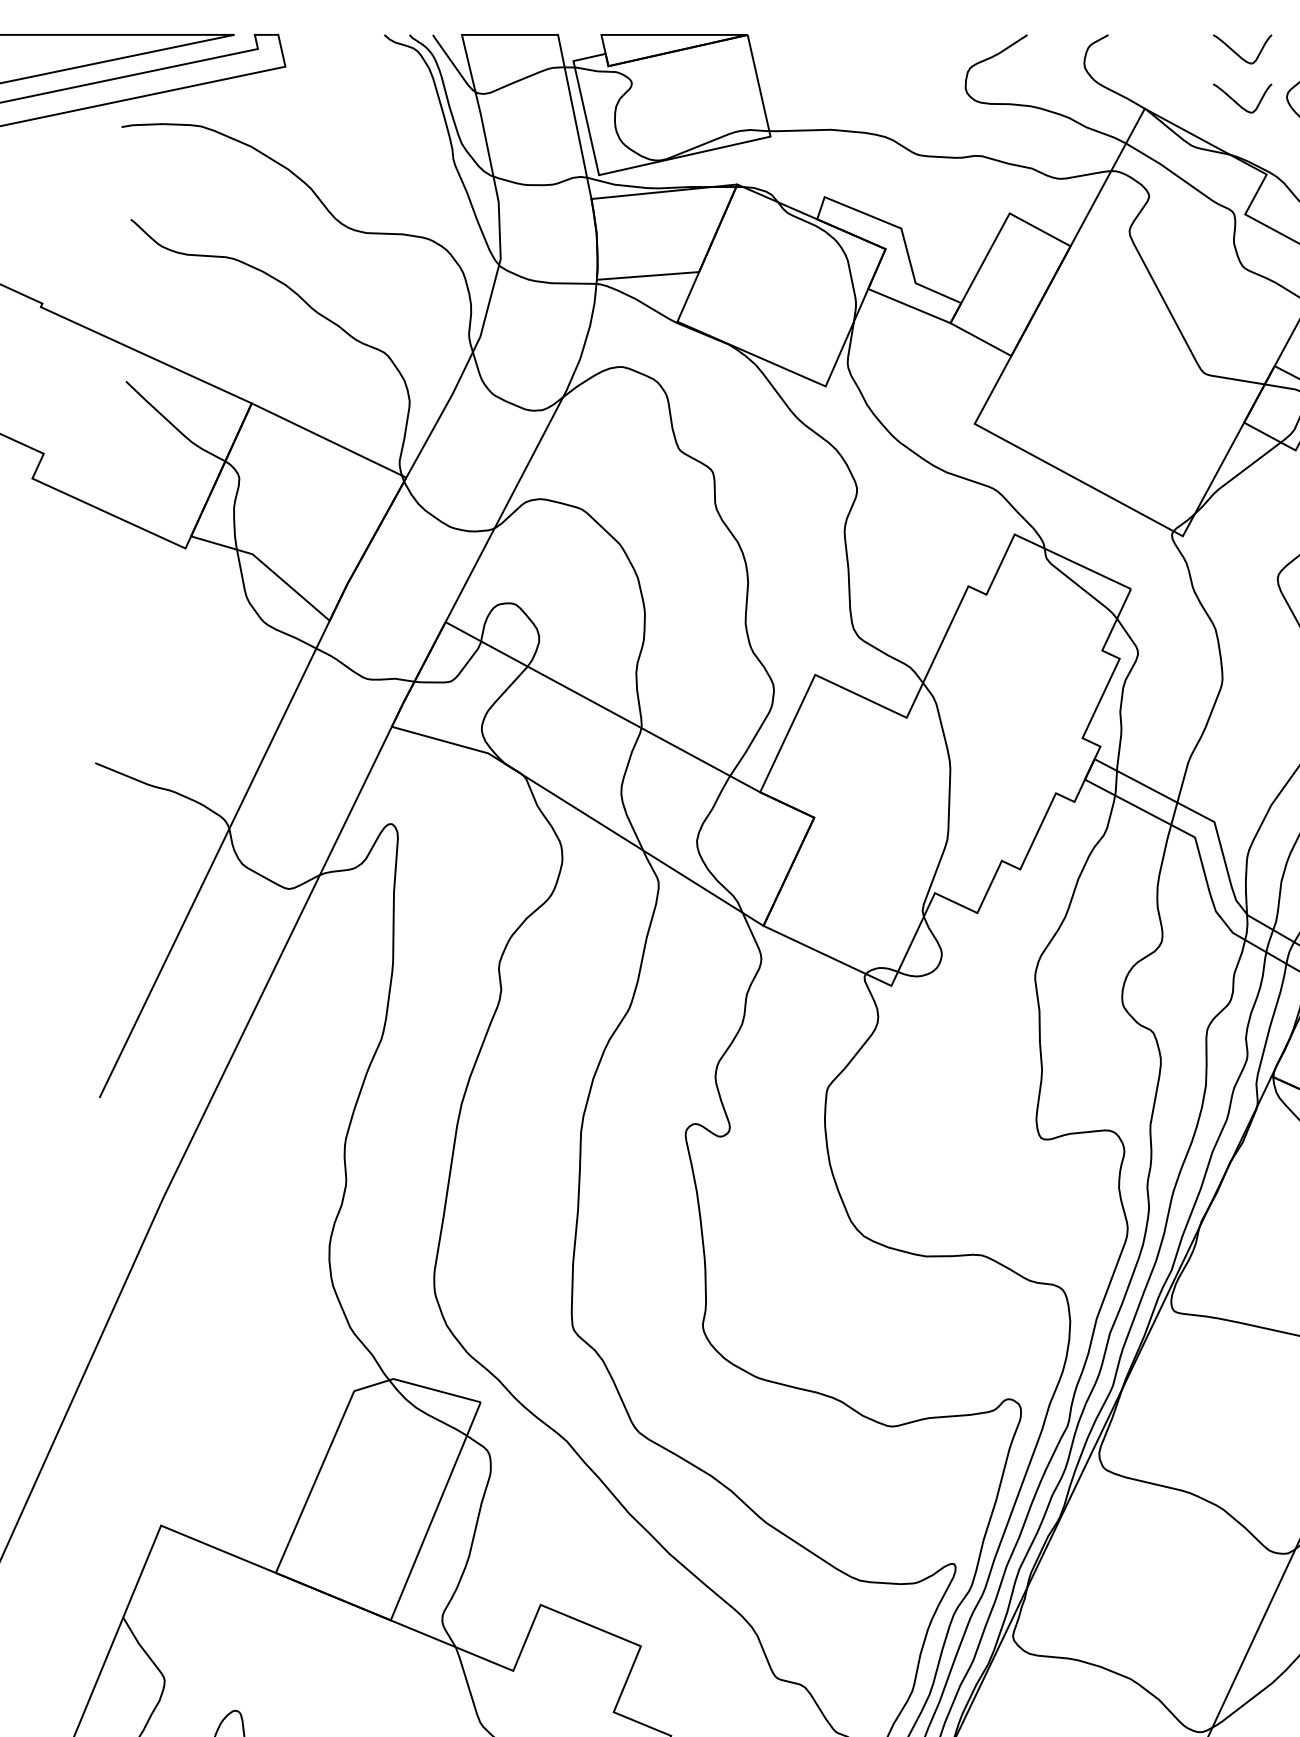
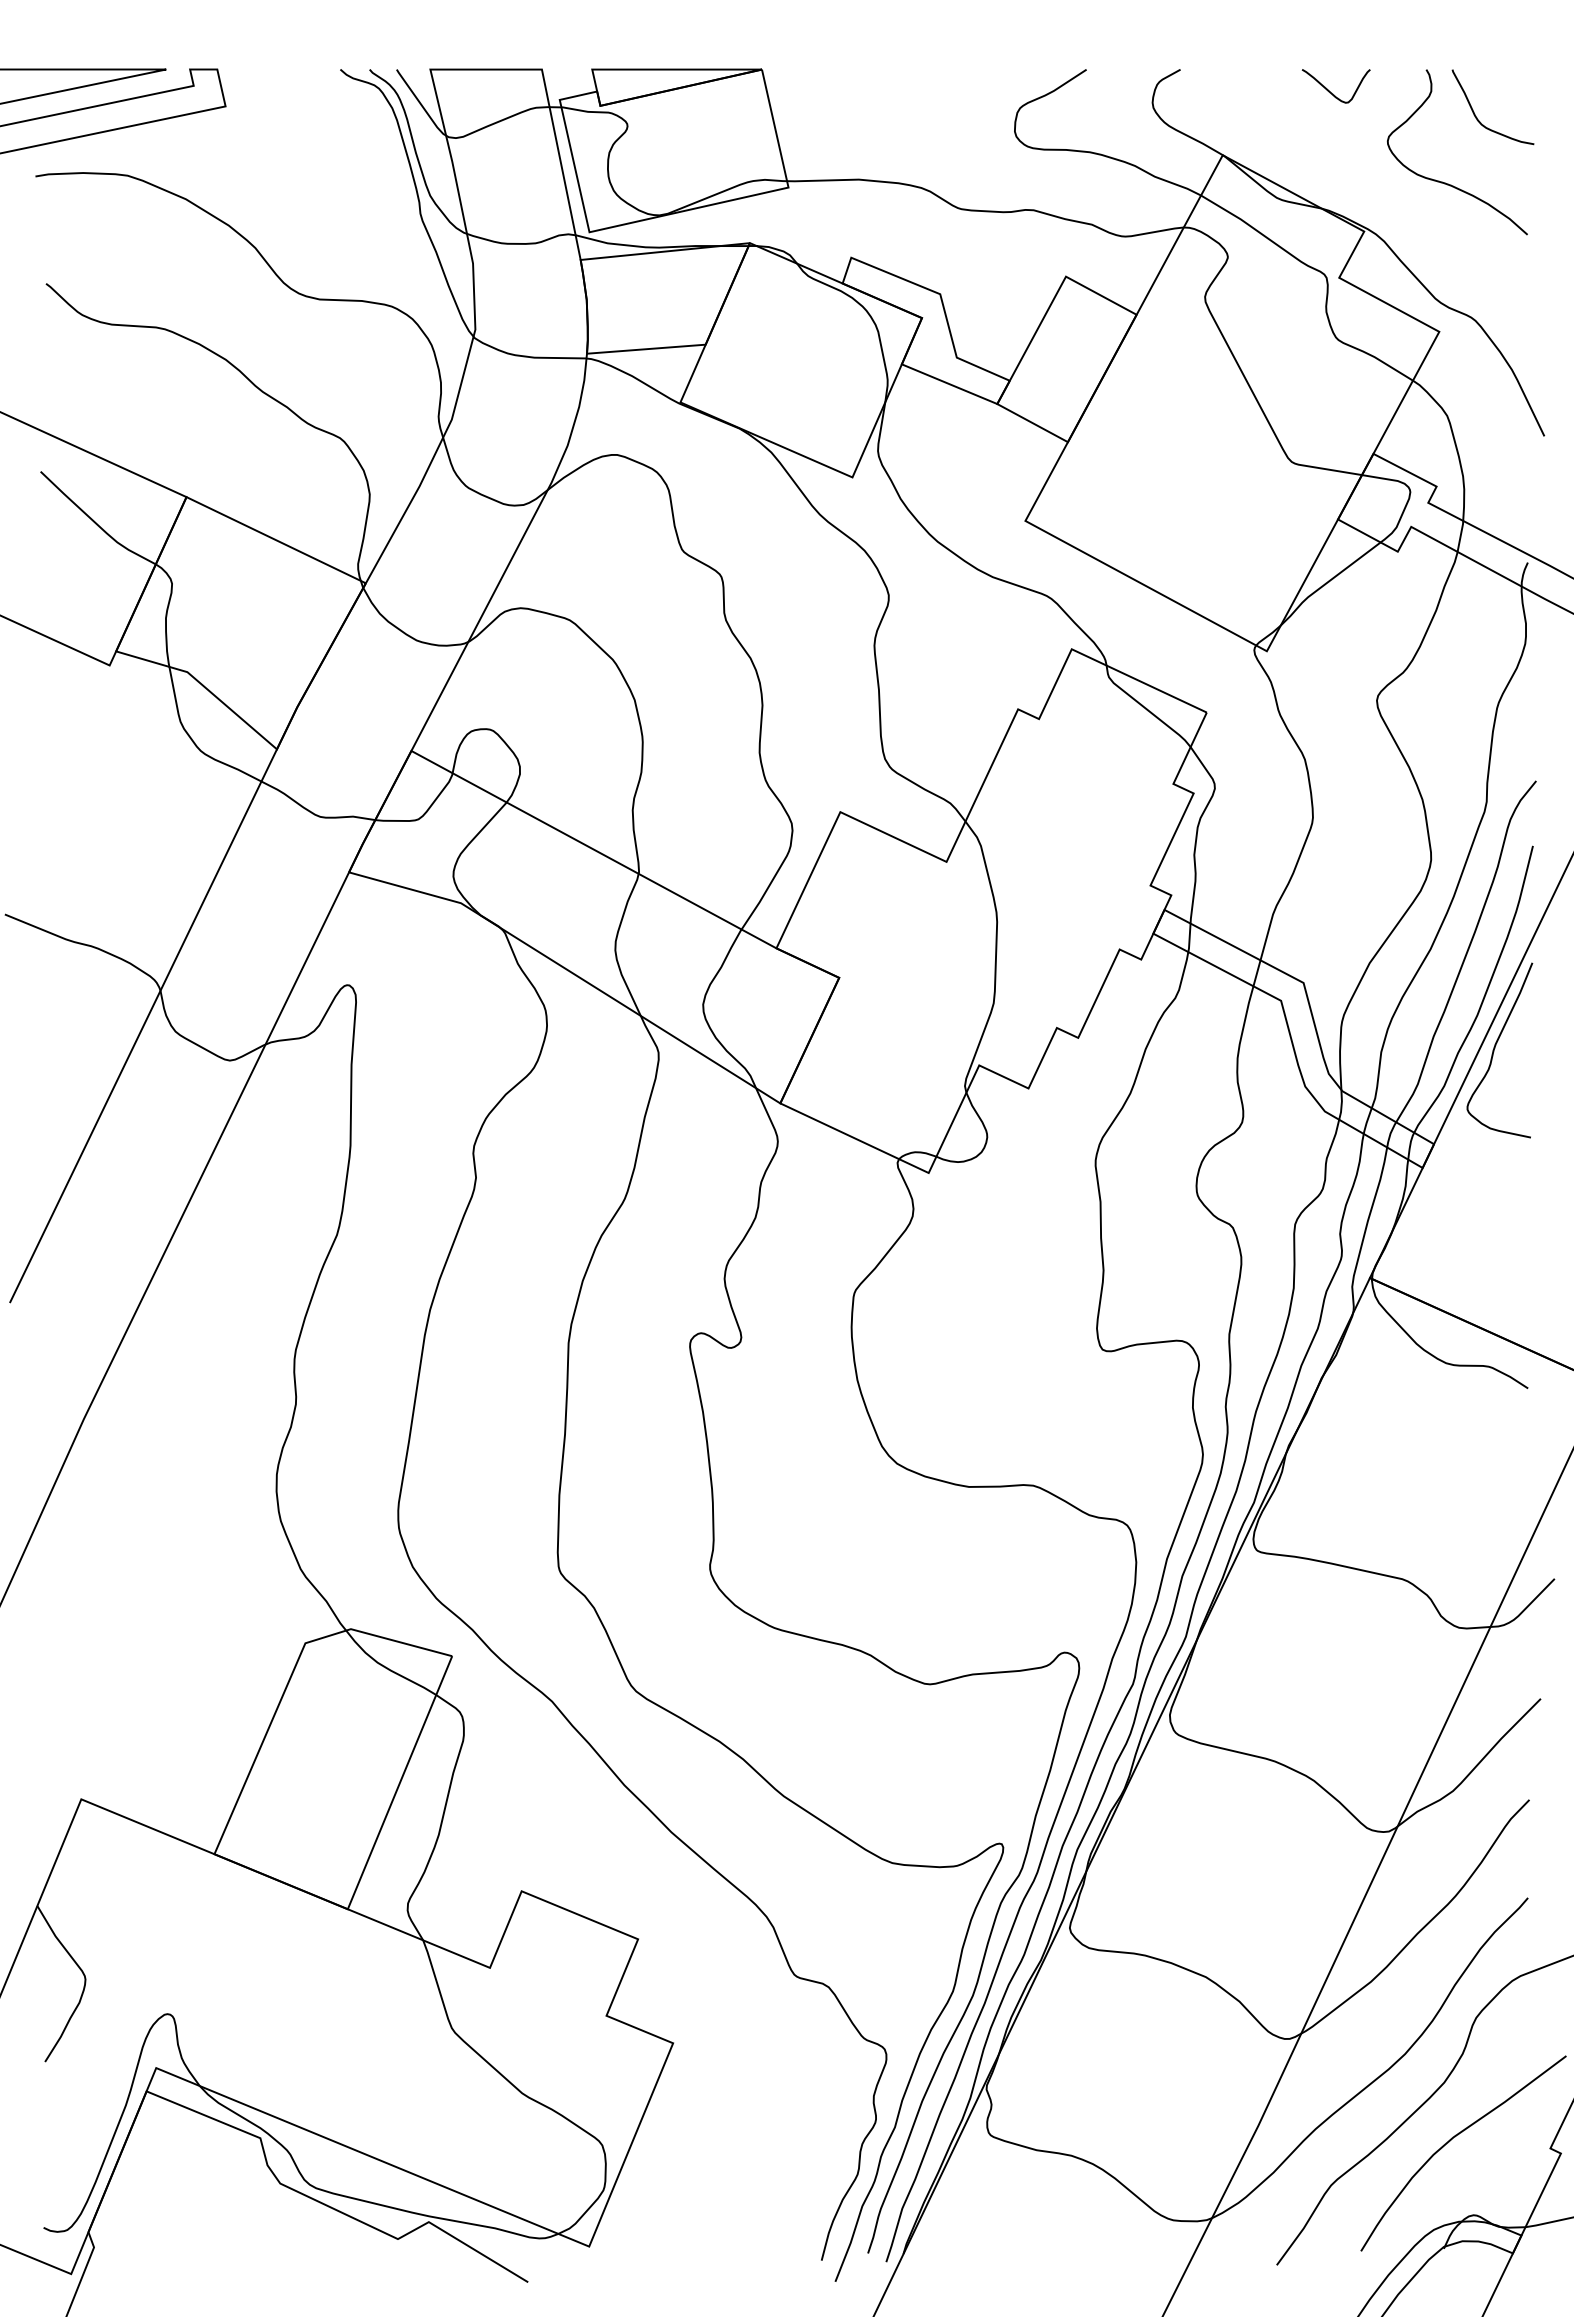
curve: (1237, 102) -> (1330, 148), removed

